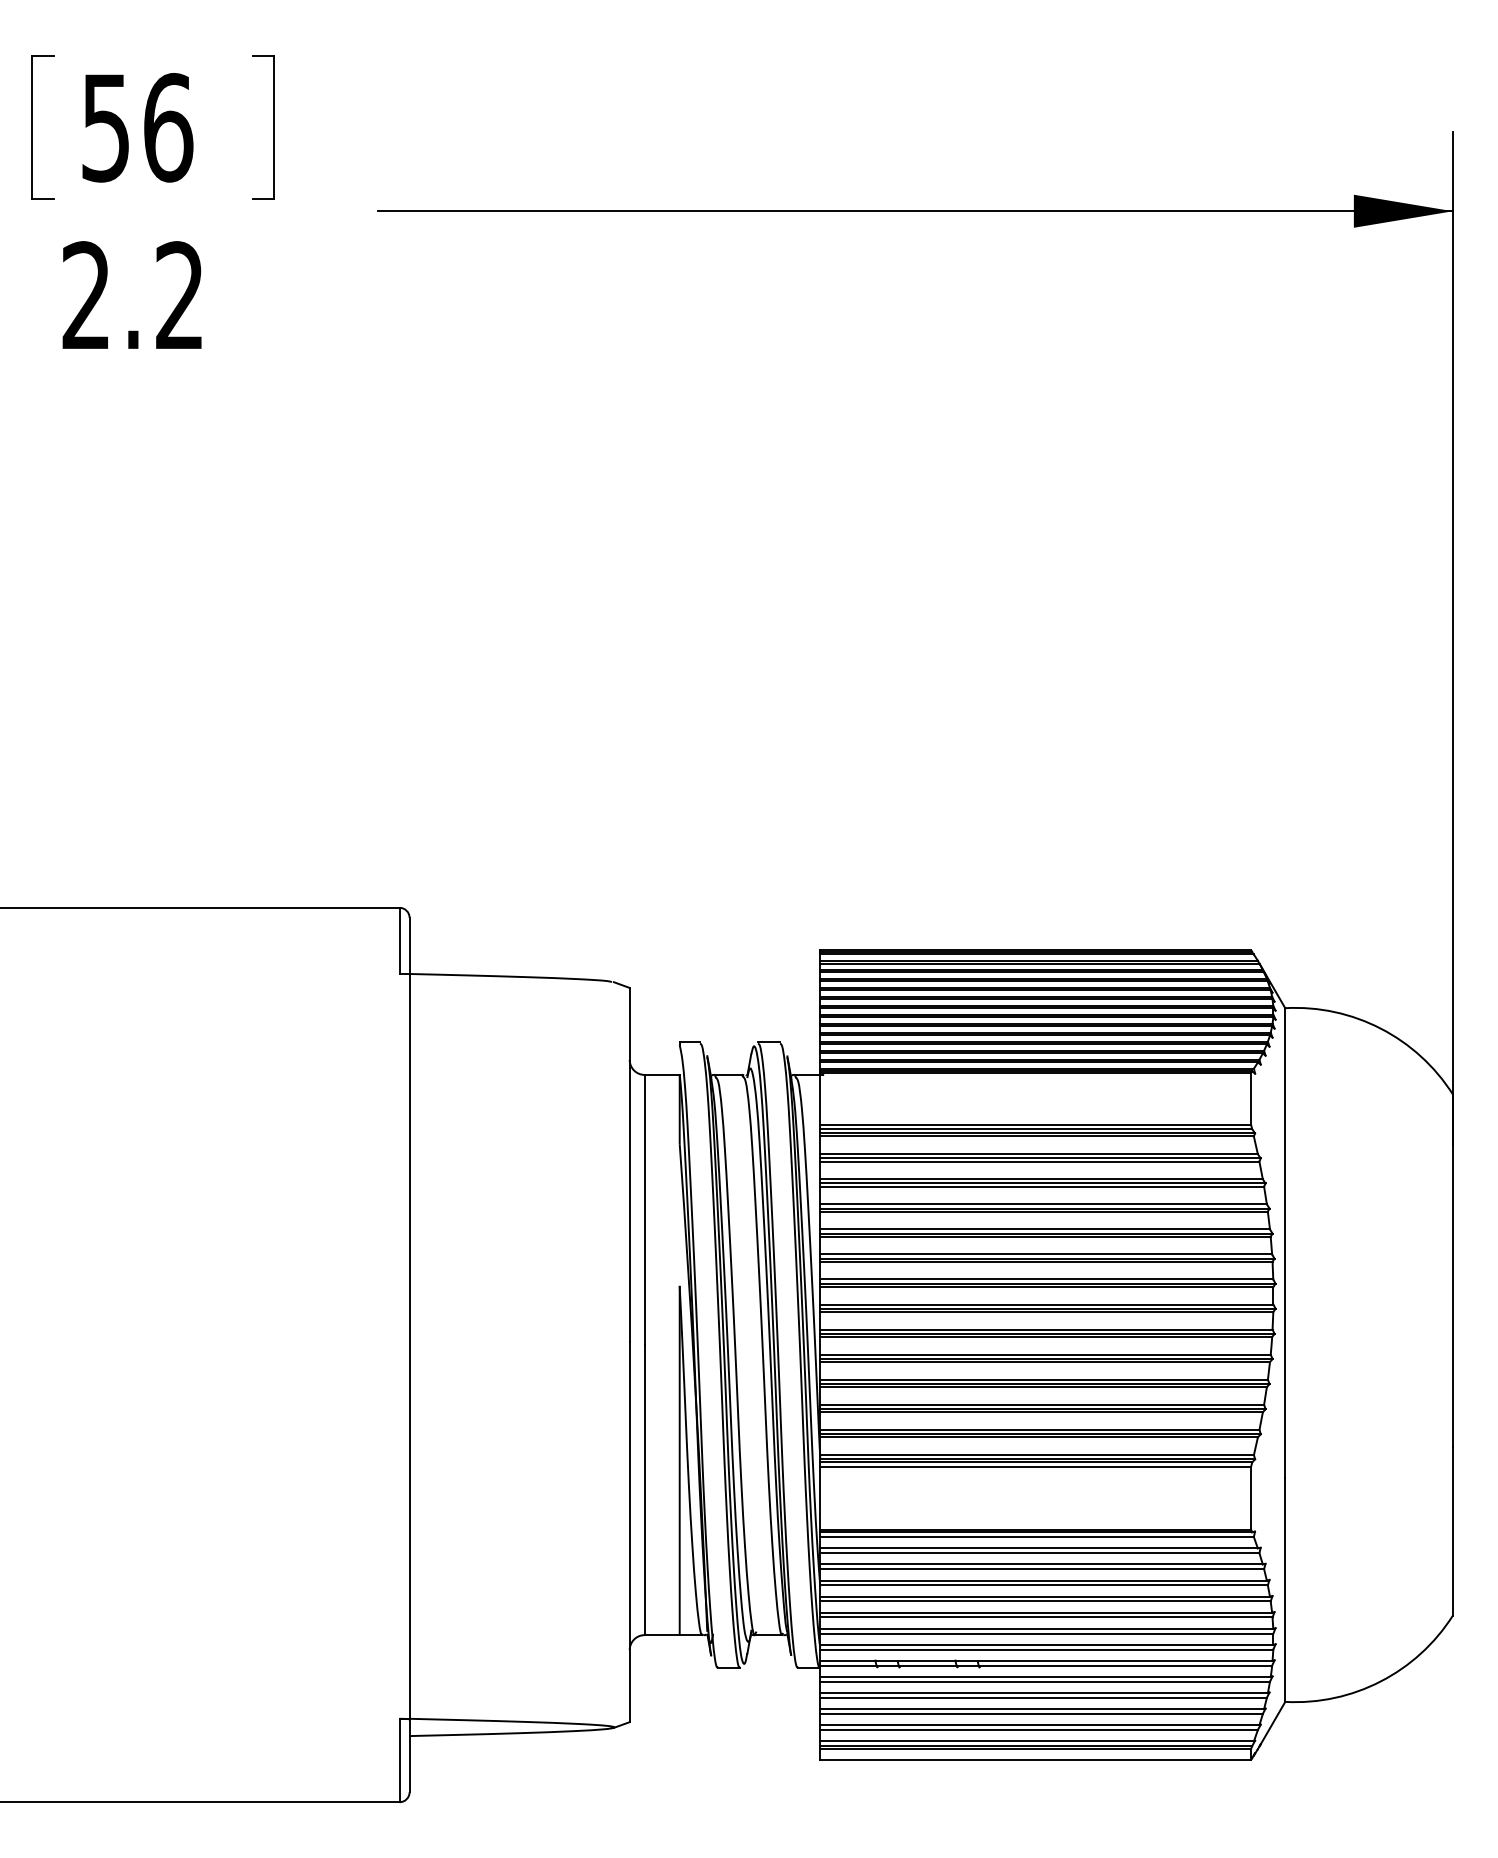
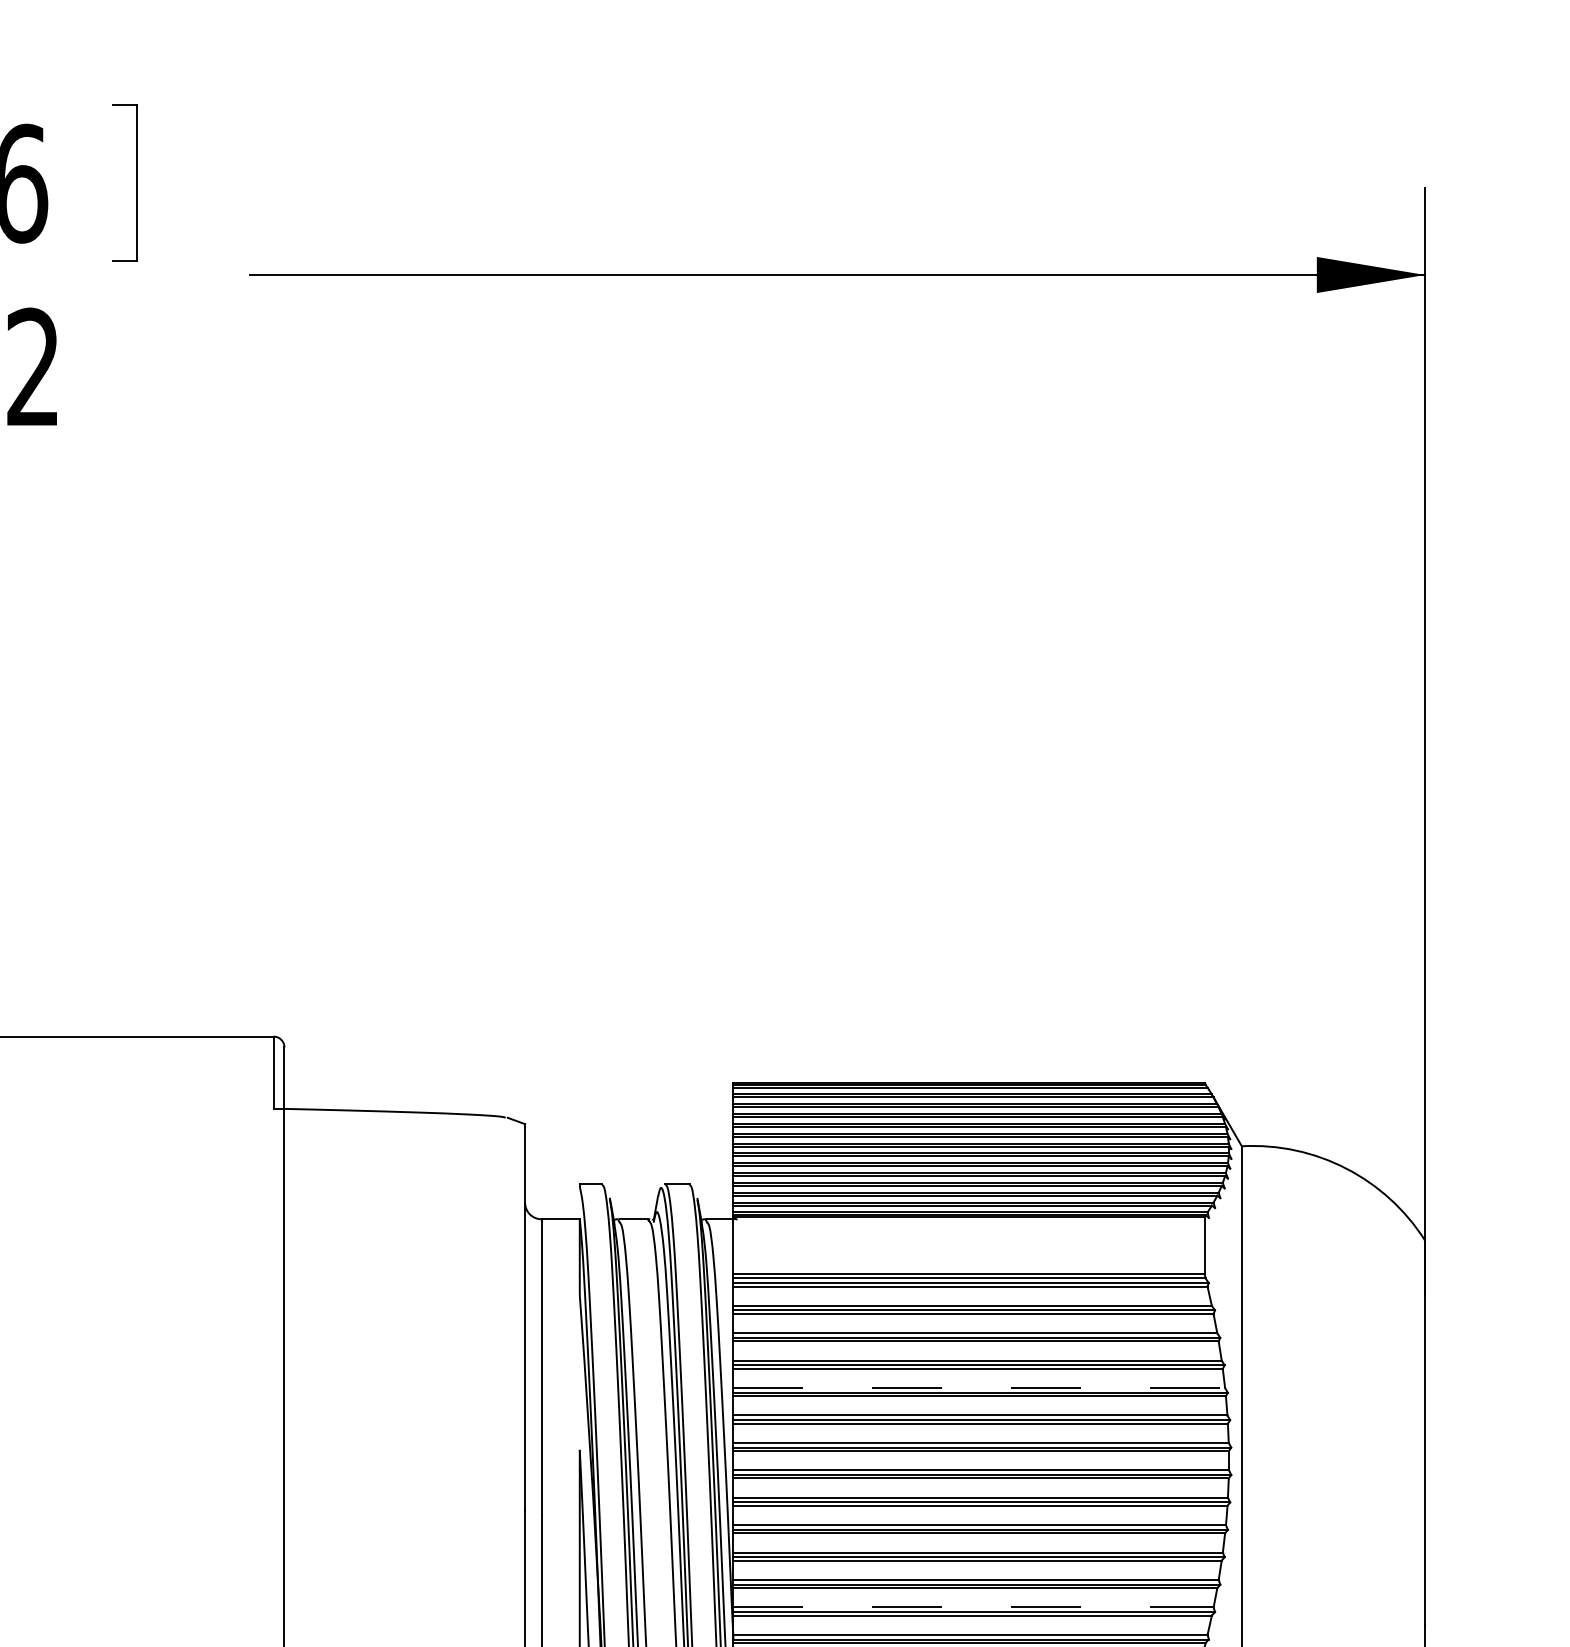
line: (1045, 1229) -> (979, 1388), solid -> dashed
line: (1039, 1429) -> (973, 1606), solid -> dashed

